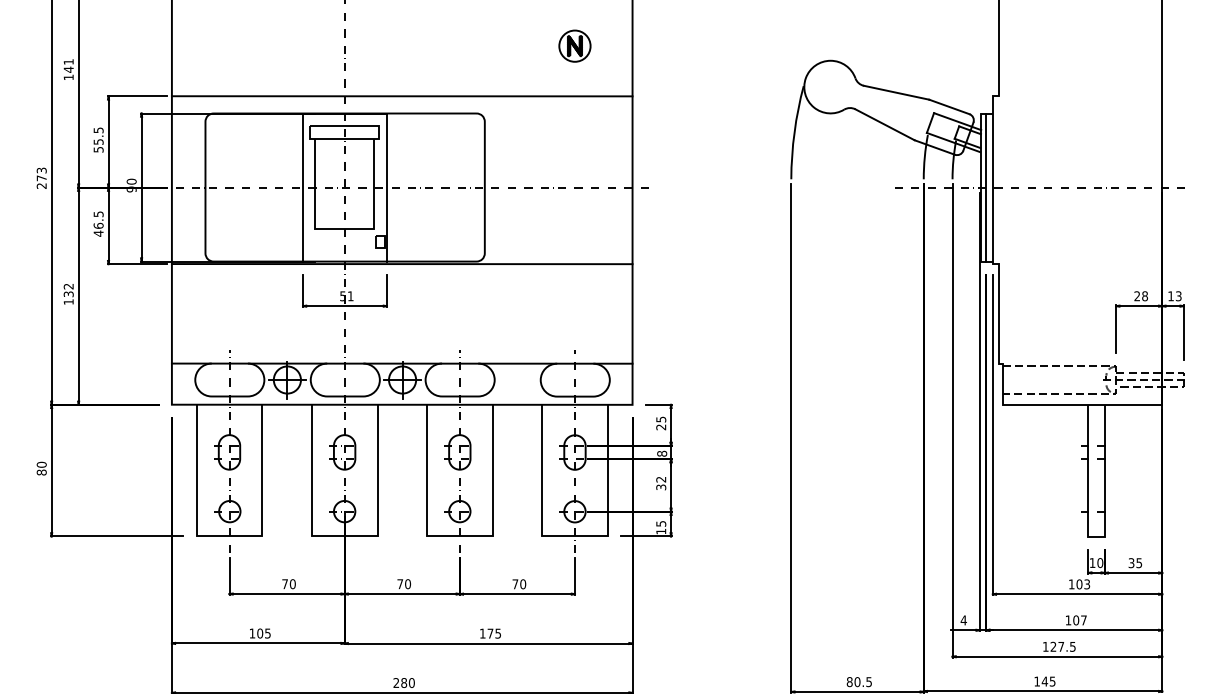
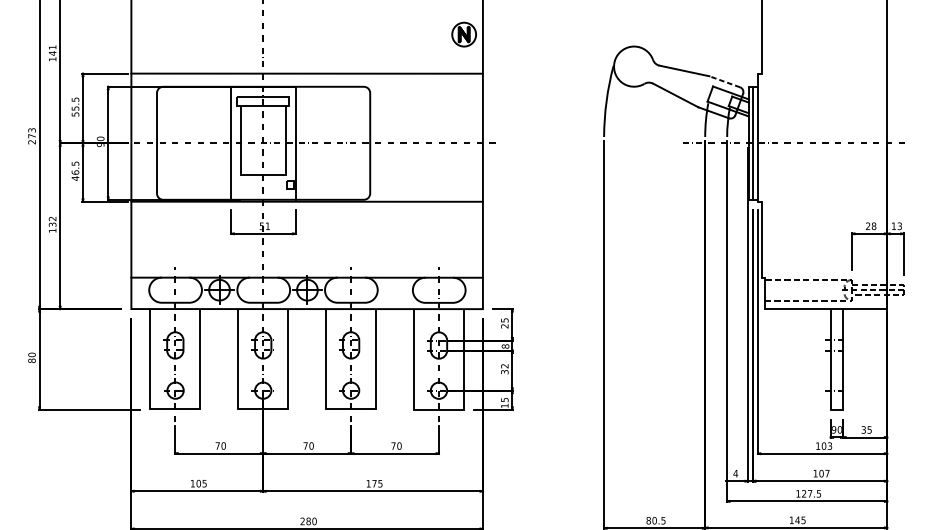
part: (574, 45) -> (463, 34), moved
line: (948, 106) -> (724, 81), solid -> dashed
text: (1092, 563) -> (833, 430), 10 -> 90

